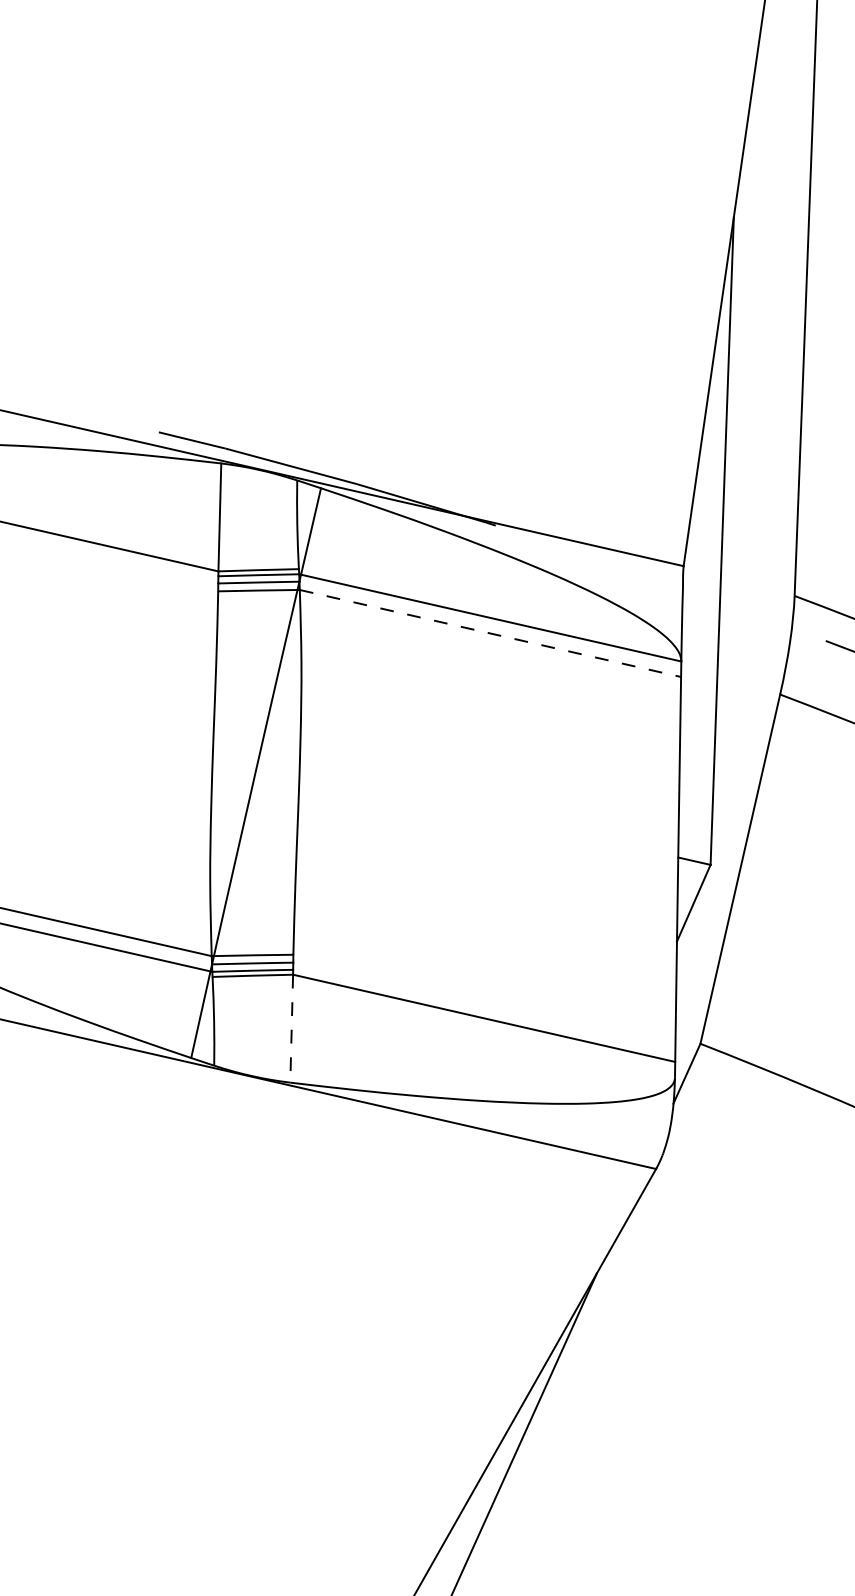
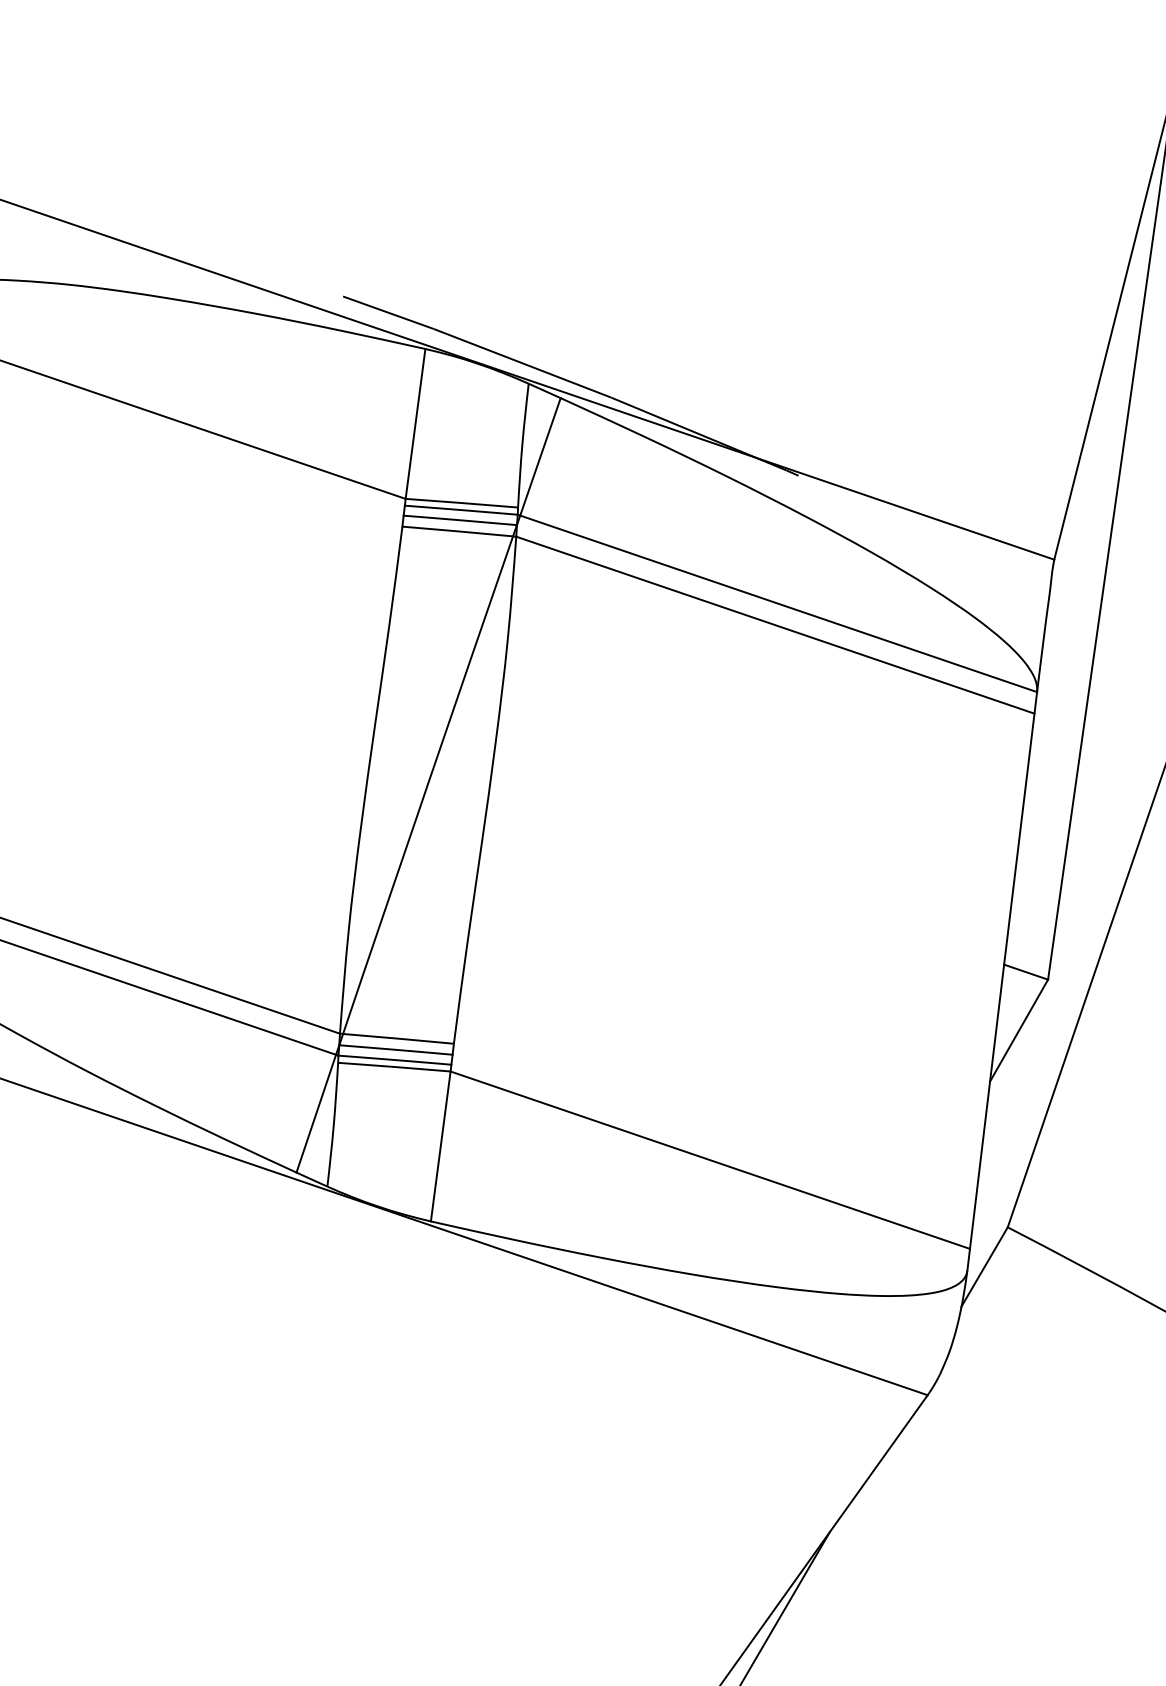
line: (490, 633) -> (775, 625), dashed -> solid
line: (291, 1028) -> (440, 1146), dashed -> solid

